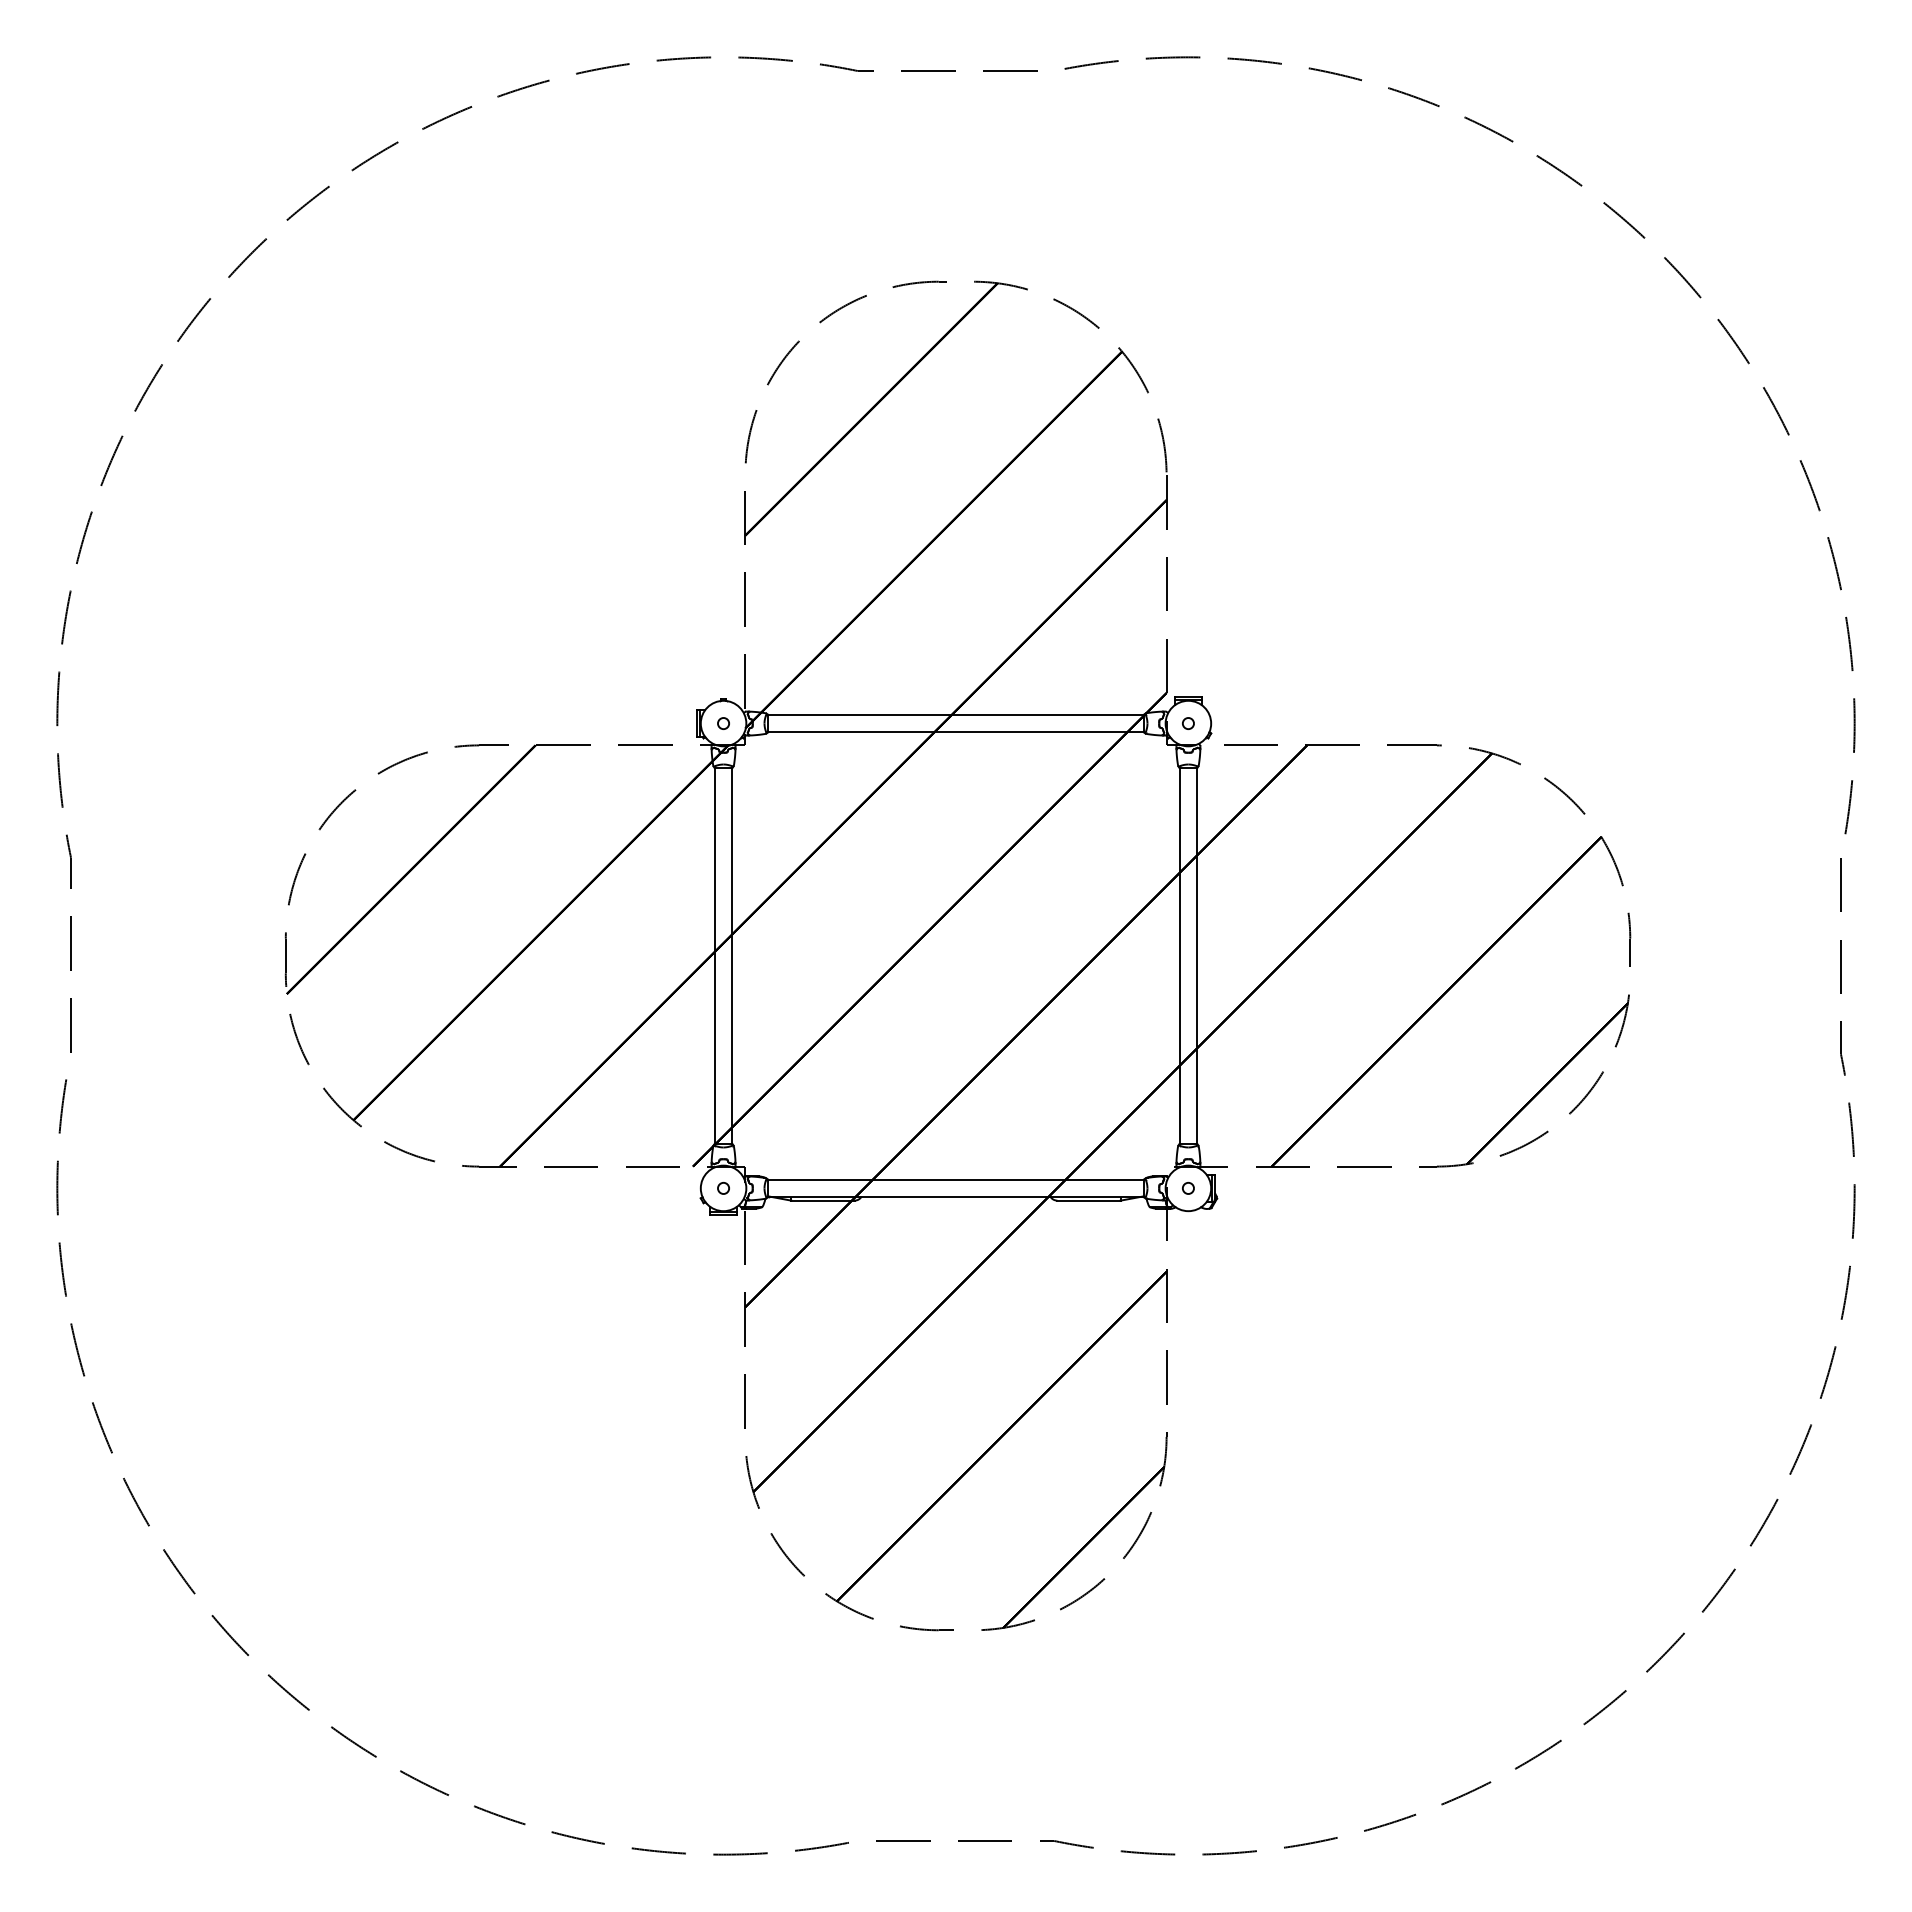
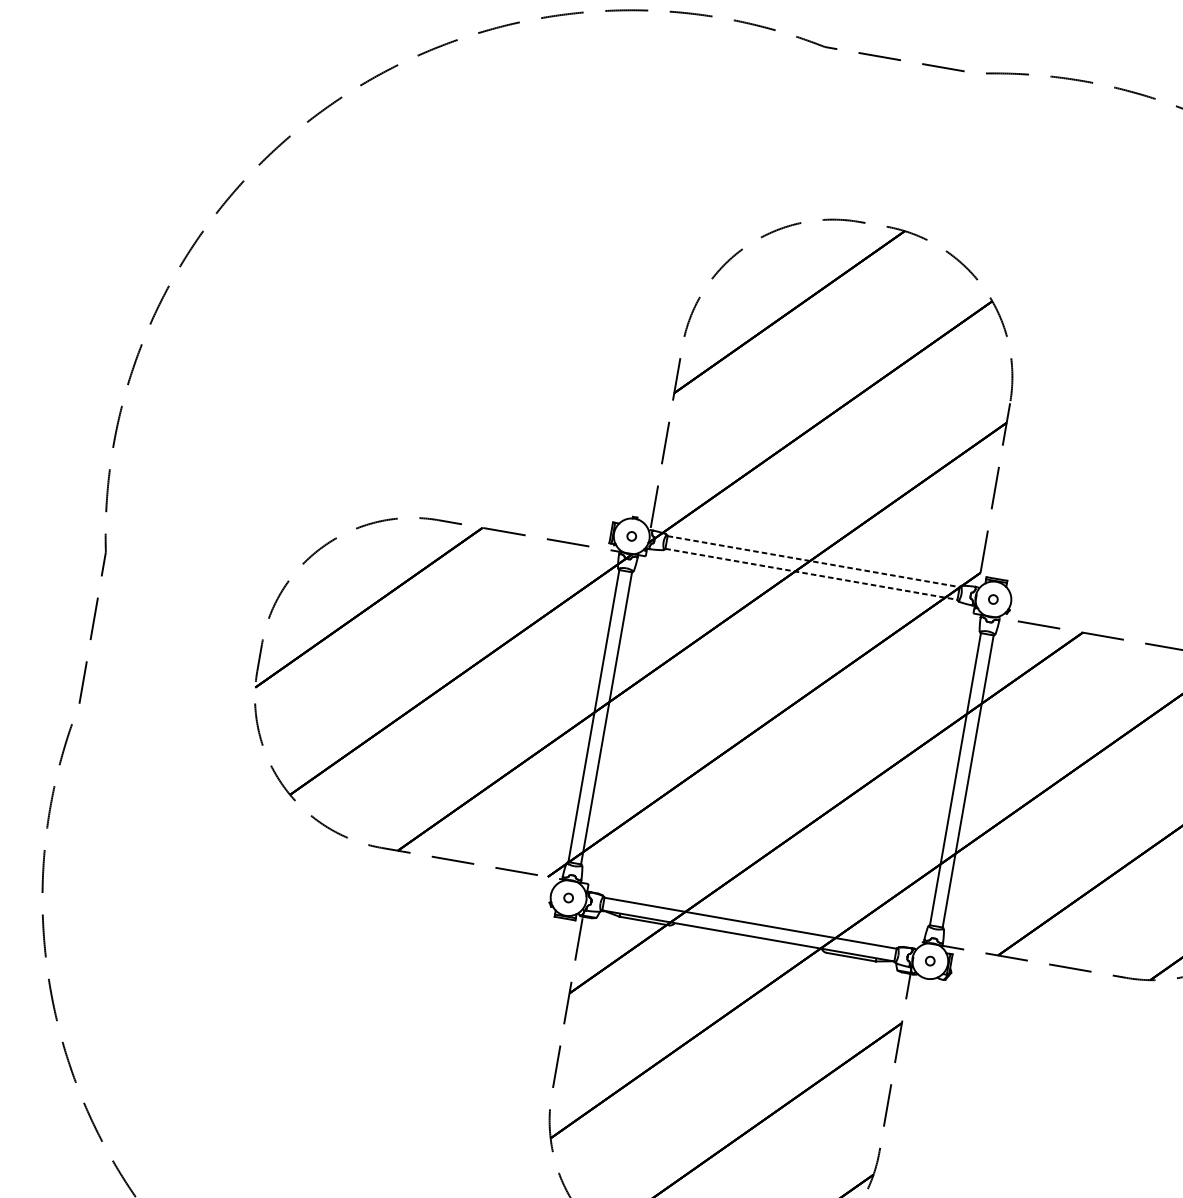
line: (956, 715) -> (814, 561), solid -> dashed
line: (956, 731) -> (811, 574), solid -> dashed

